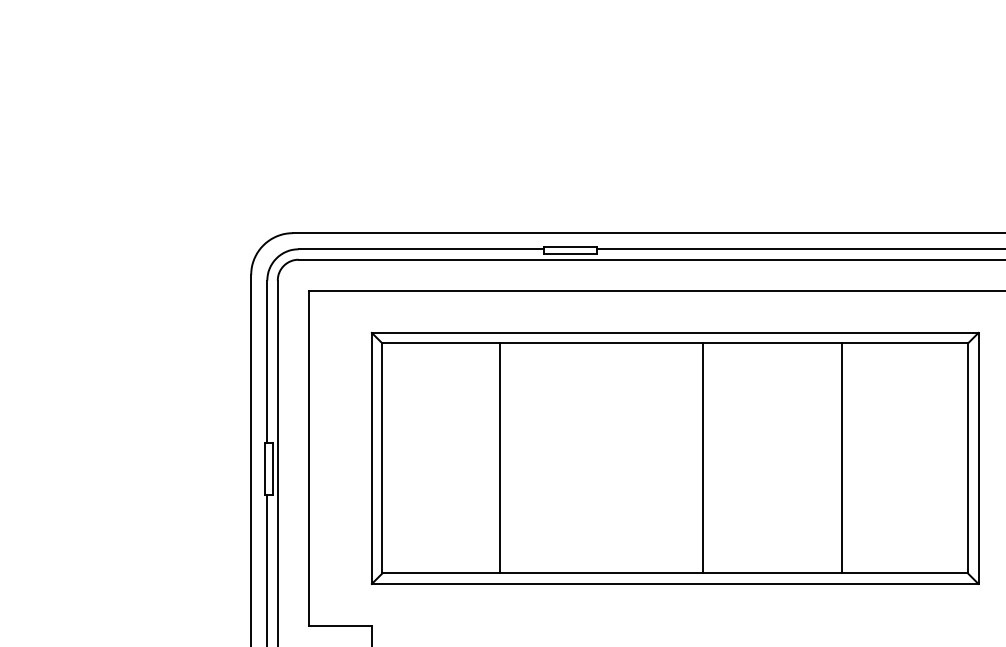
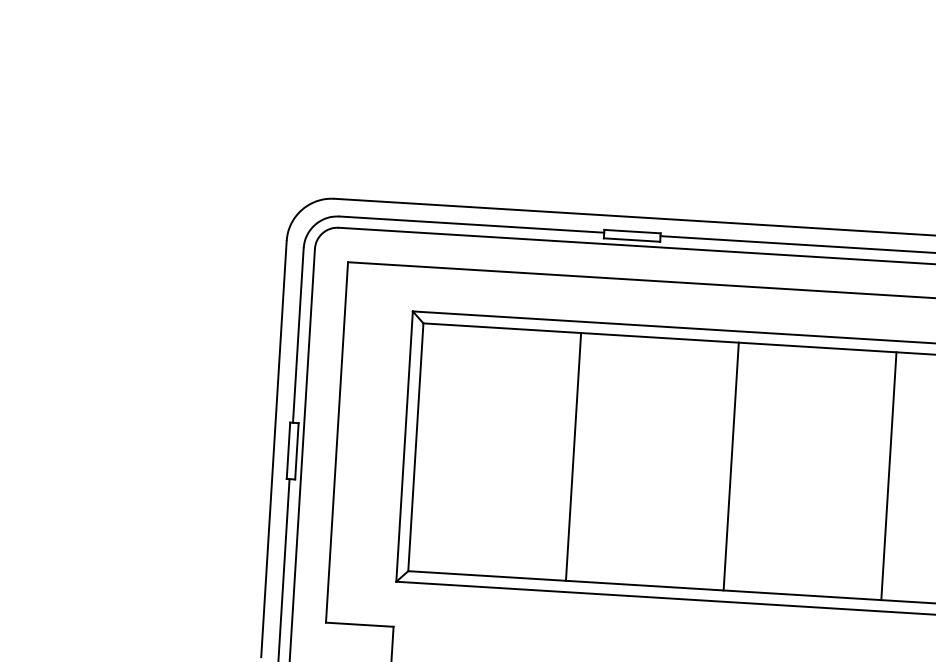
line: (499, 458) -> (573, 456), moved
line: (703, 458) -> (731, 466), moved
line: (841, 458) -> (888, 476), moved

